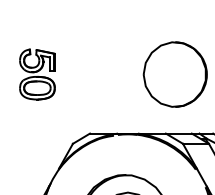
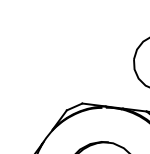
part: (37, 74) -> (44, 47), removed

